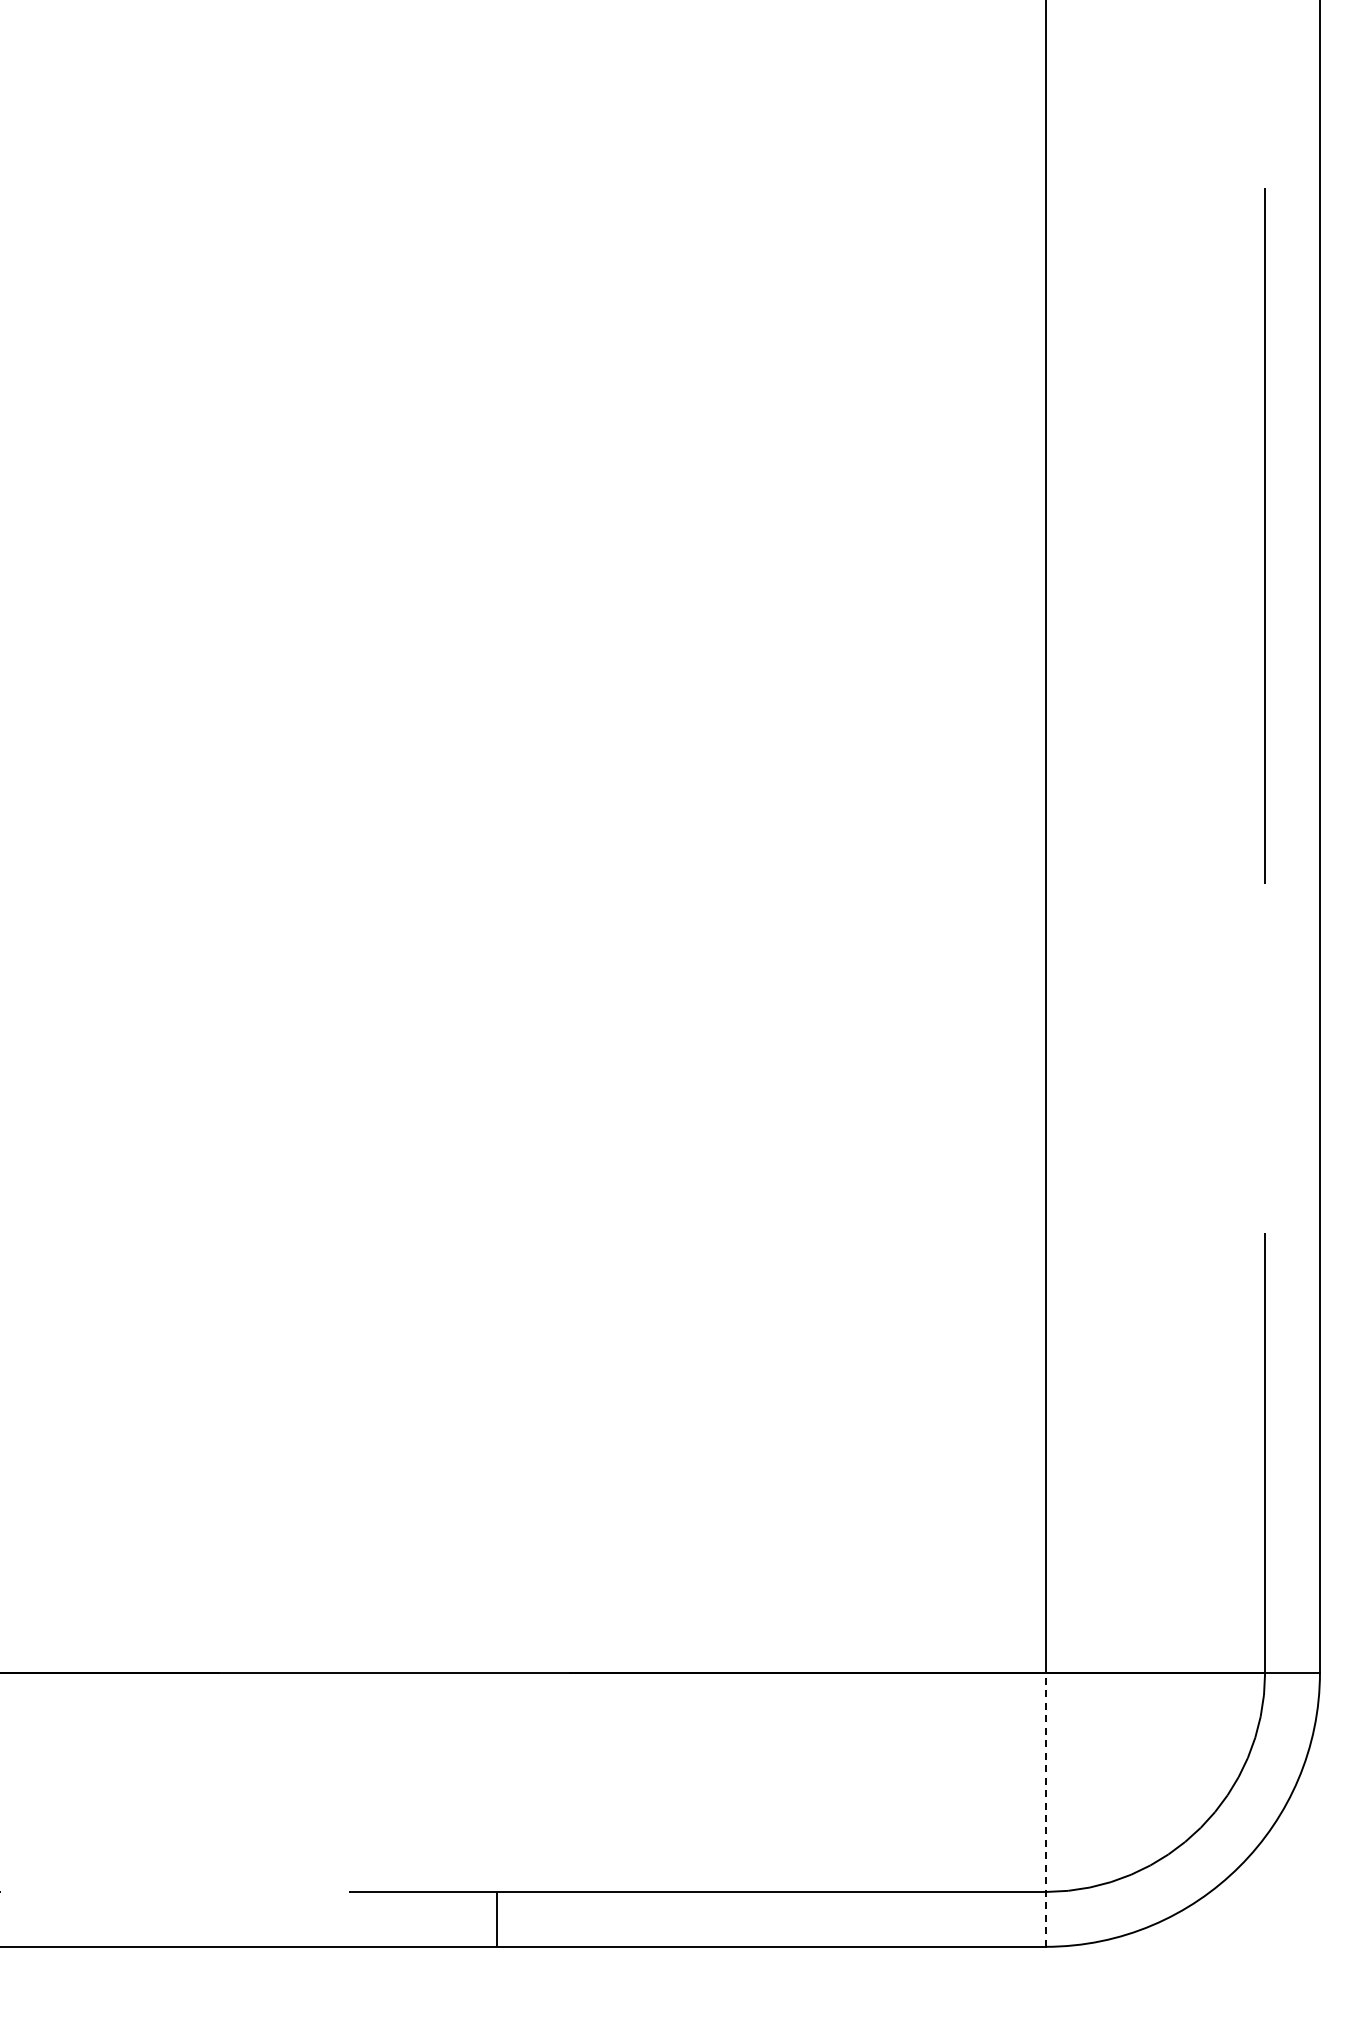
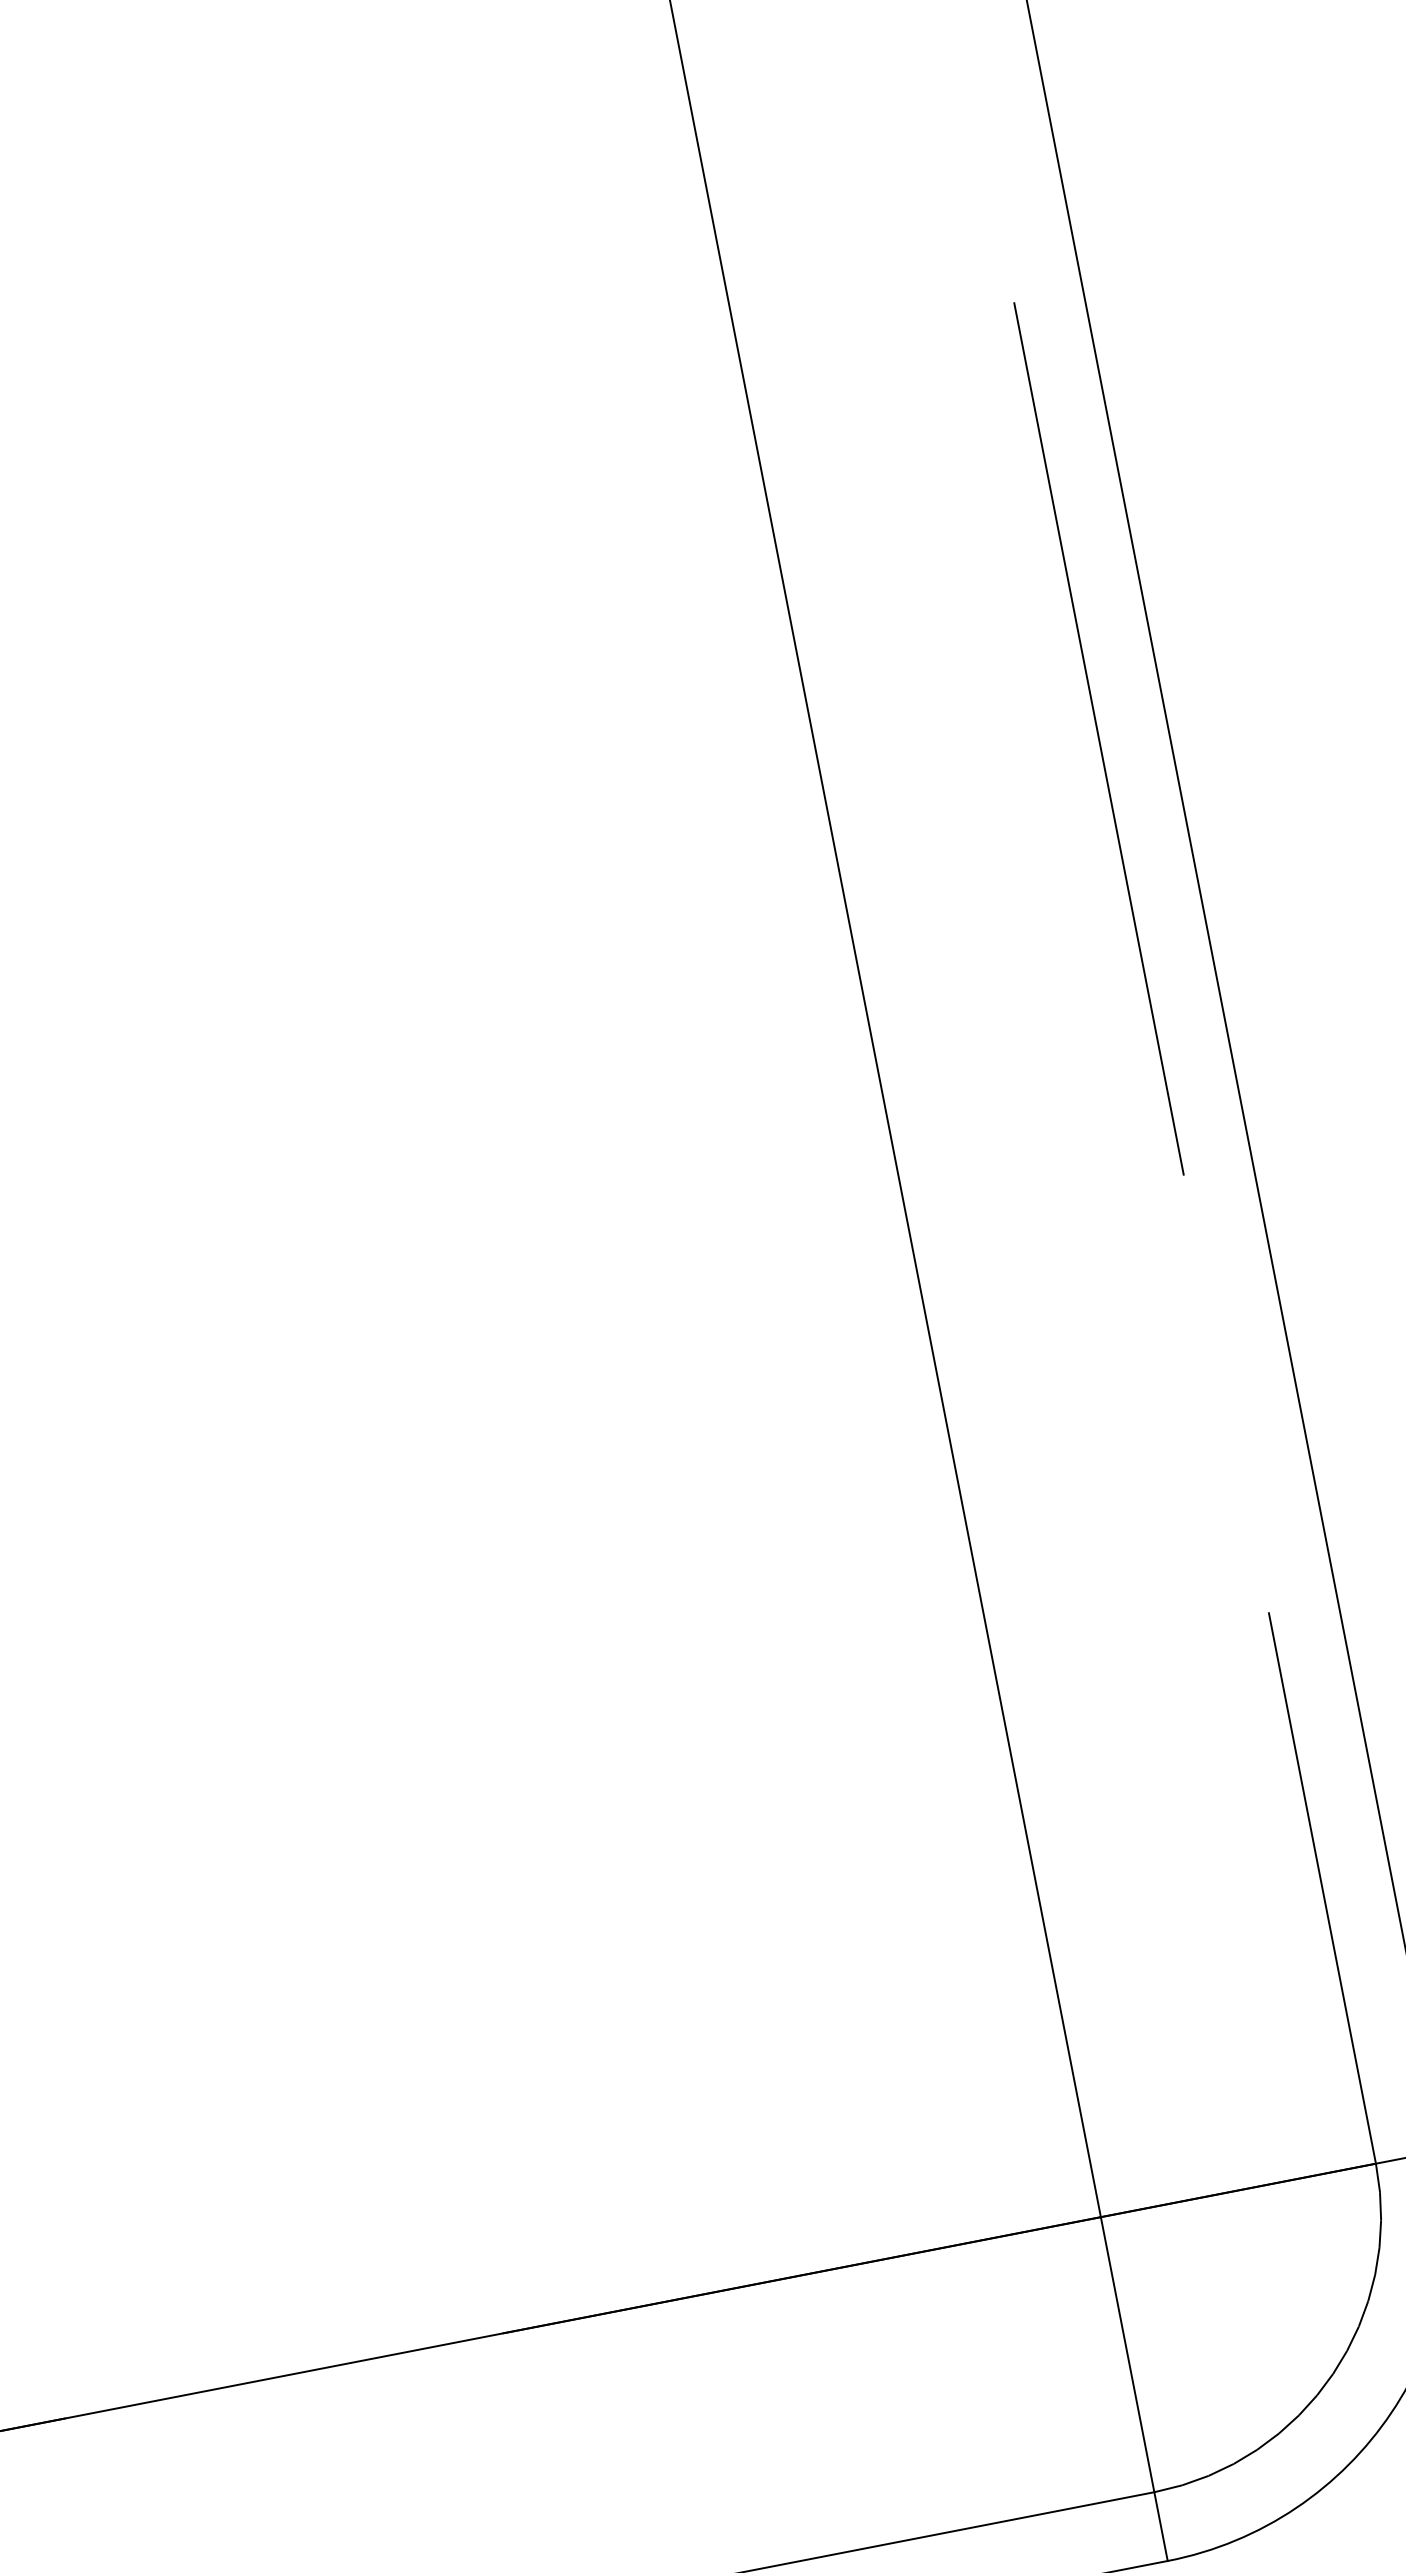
line: (1045, 1809) -> (1133, 2388), dashed -> solid

